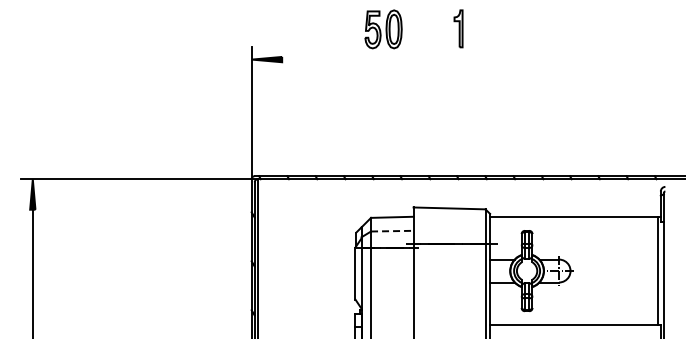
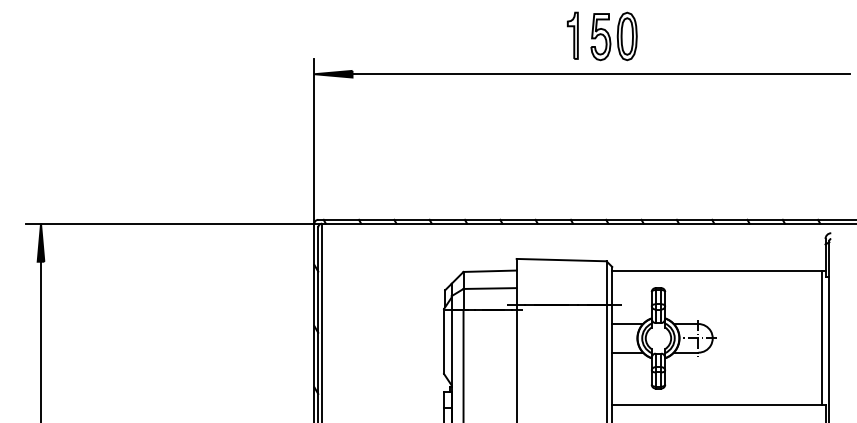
part: (383, 29) -> (614, 36), moved
line: (481, 59) -> (601, 74), added
line: (392, 231) -> (490, 288), dashed -> solid

